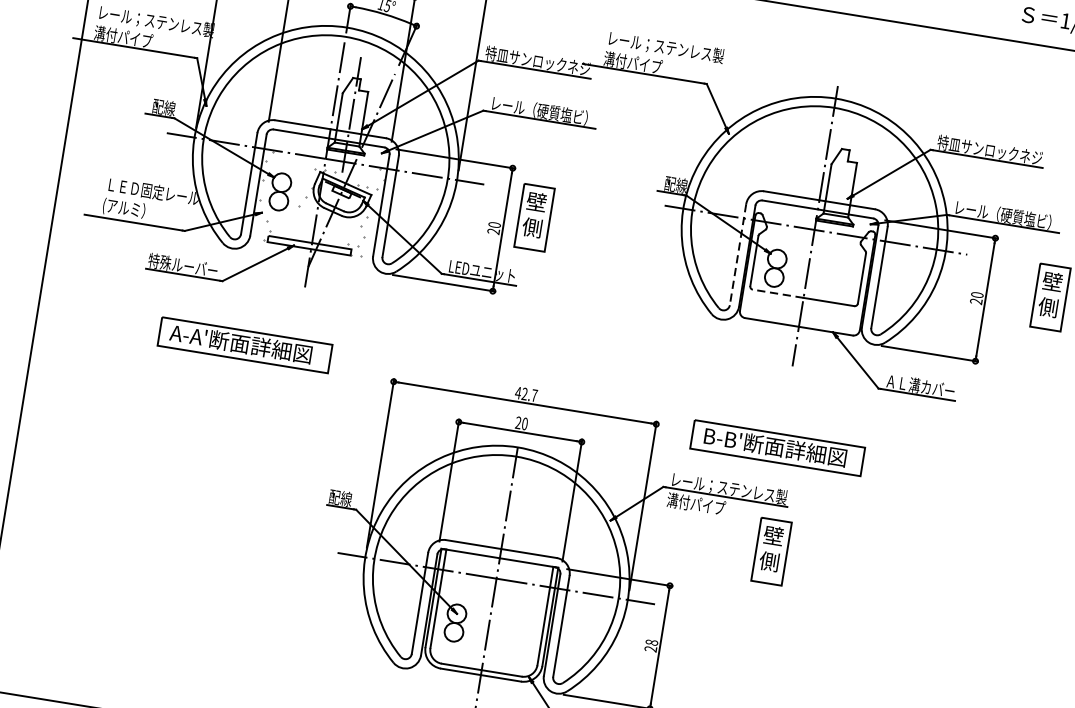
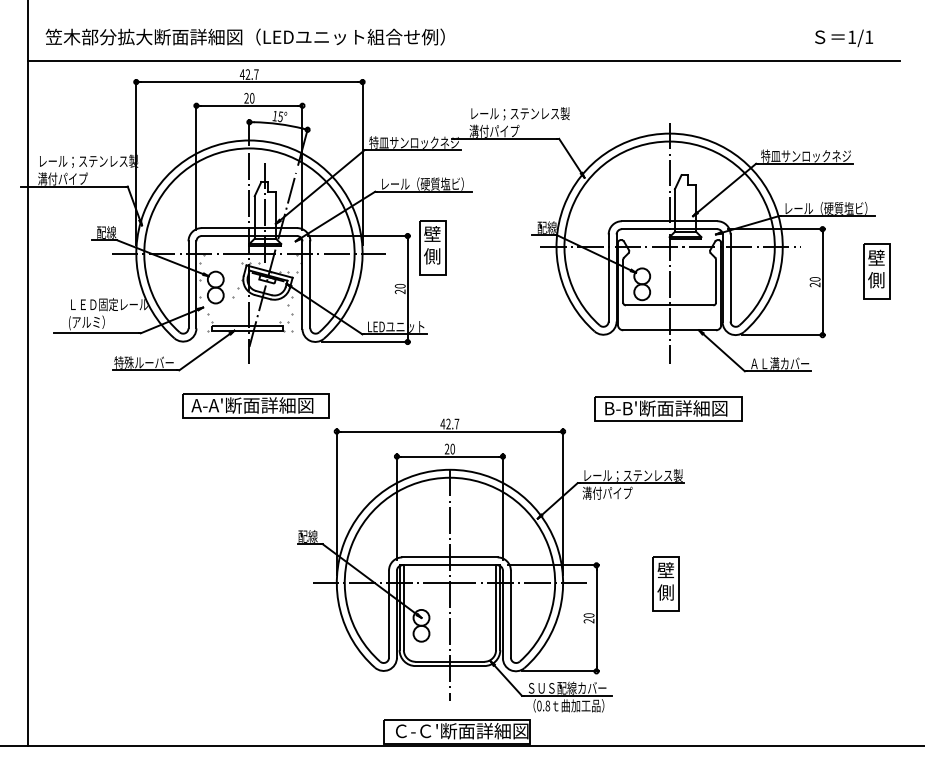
part: (534, 217) -> (432, 247), moved
line: (737, 255) -> (608, 278), dashed -> solid
line: (777, 293) -> (647, 305), dashed -> solid
part: (244, 344) -> (255, 405), moved
part: (778, 447) -> (668, 408), moved
part: (770, 551) -> (665, 583), moved
text: (652, 642) -> (589, 615), 28 -> 20

